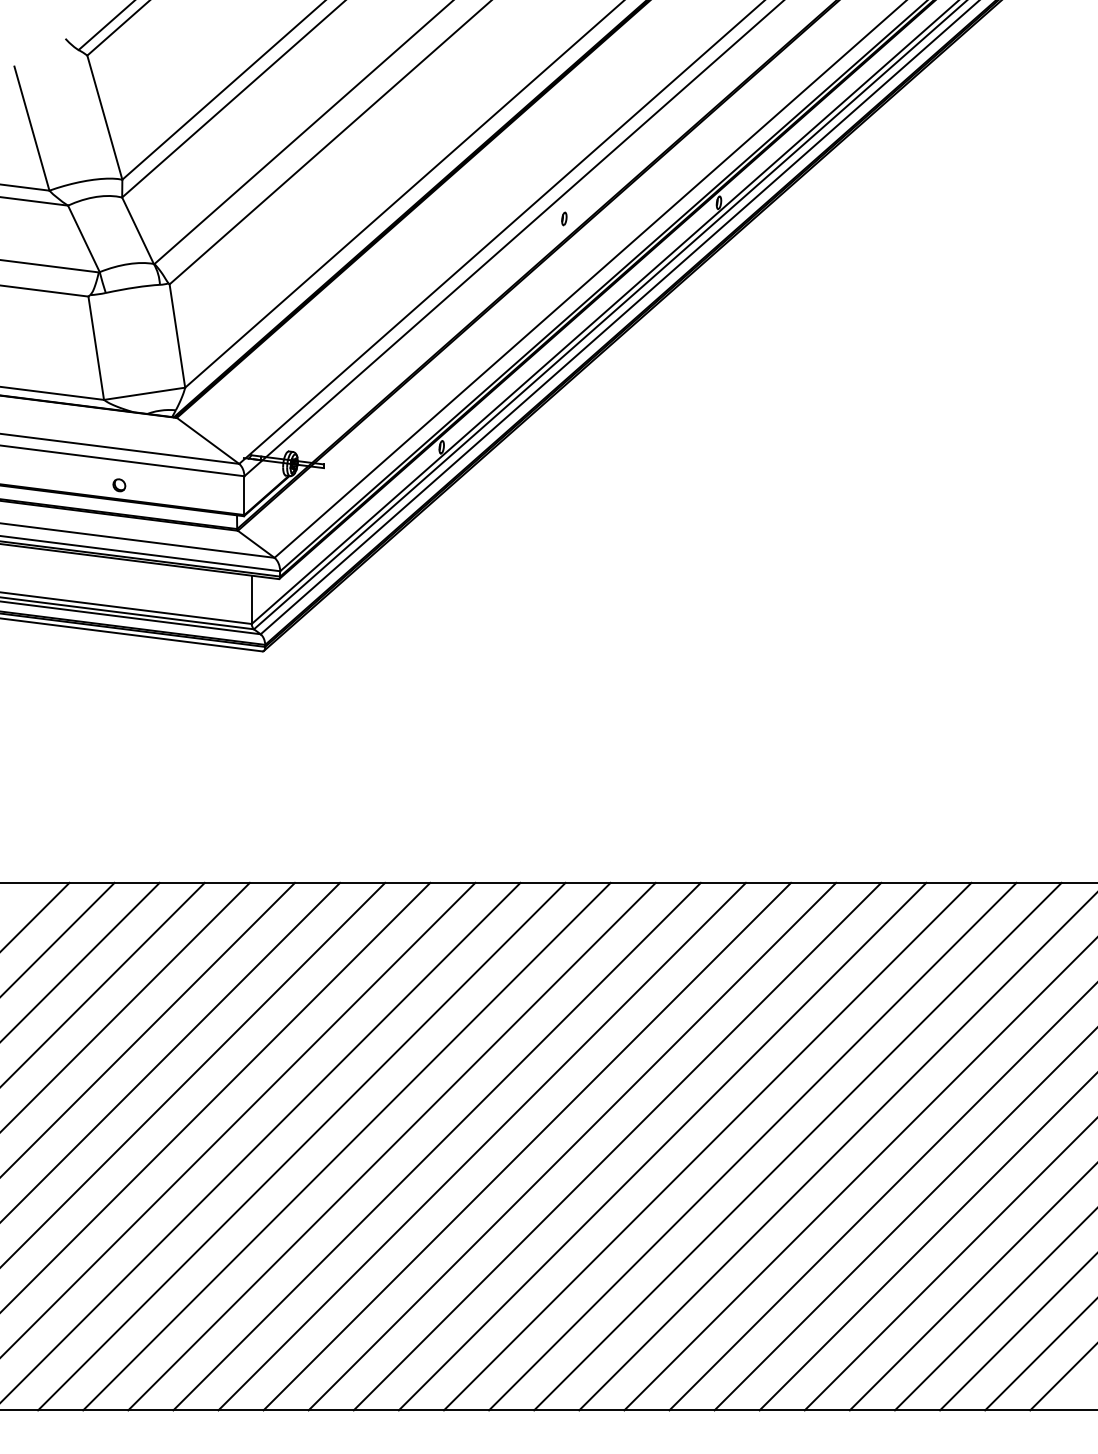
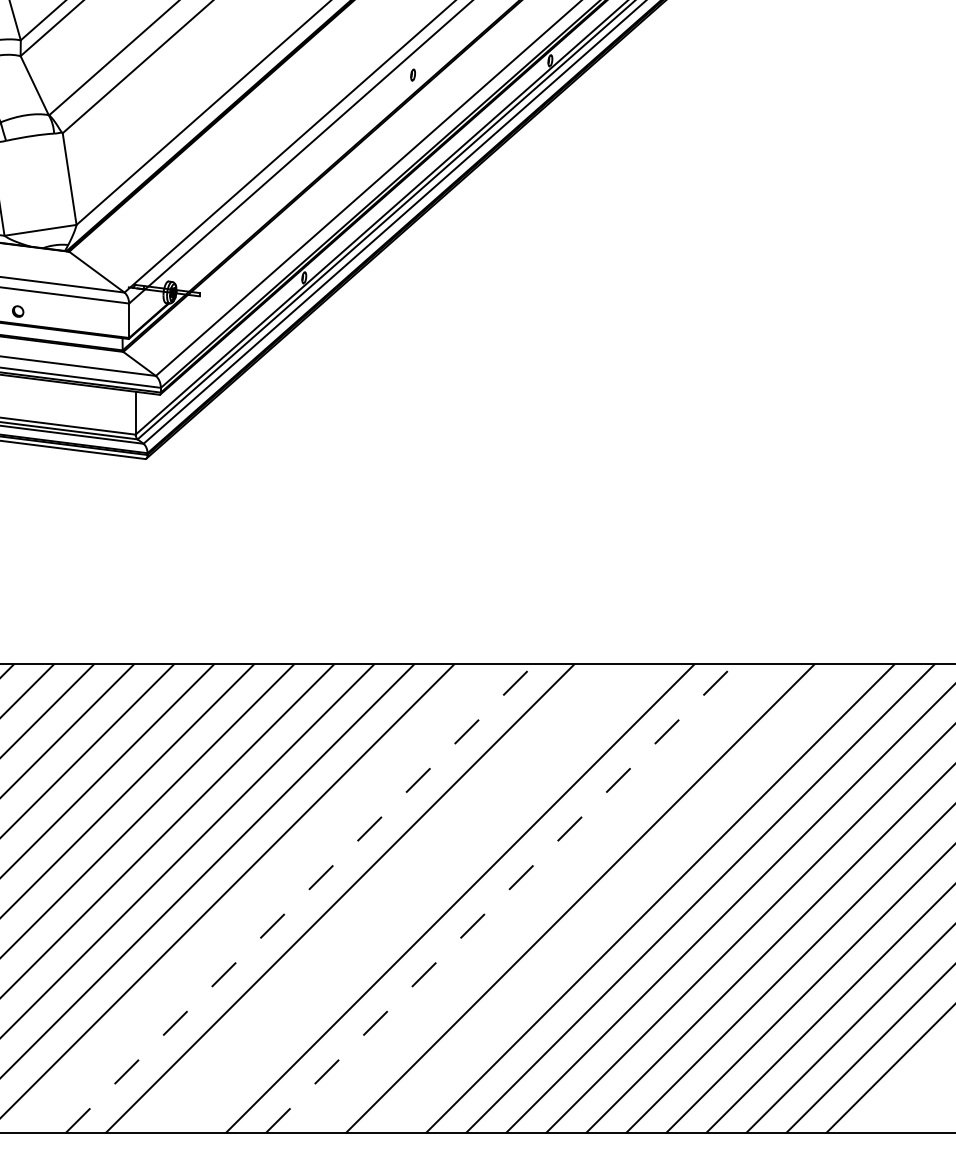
line: (391, 1146) -> (259, 898), removed
line: (437, 1146) -> (300, 898), solid -> dashed
line: (527, 1146) -> (380, 898), removed
line: (572, 1146) -> (420, 898), removed
line: (662, 1146) -> (500, 898), solid -> dashed
line: (707, 1146) -> (540, 898), removed
line: (797, 1146) -> (620, 898), removed

